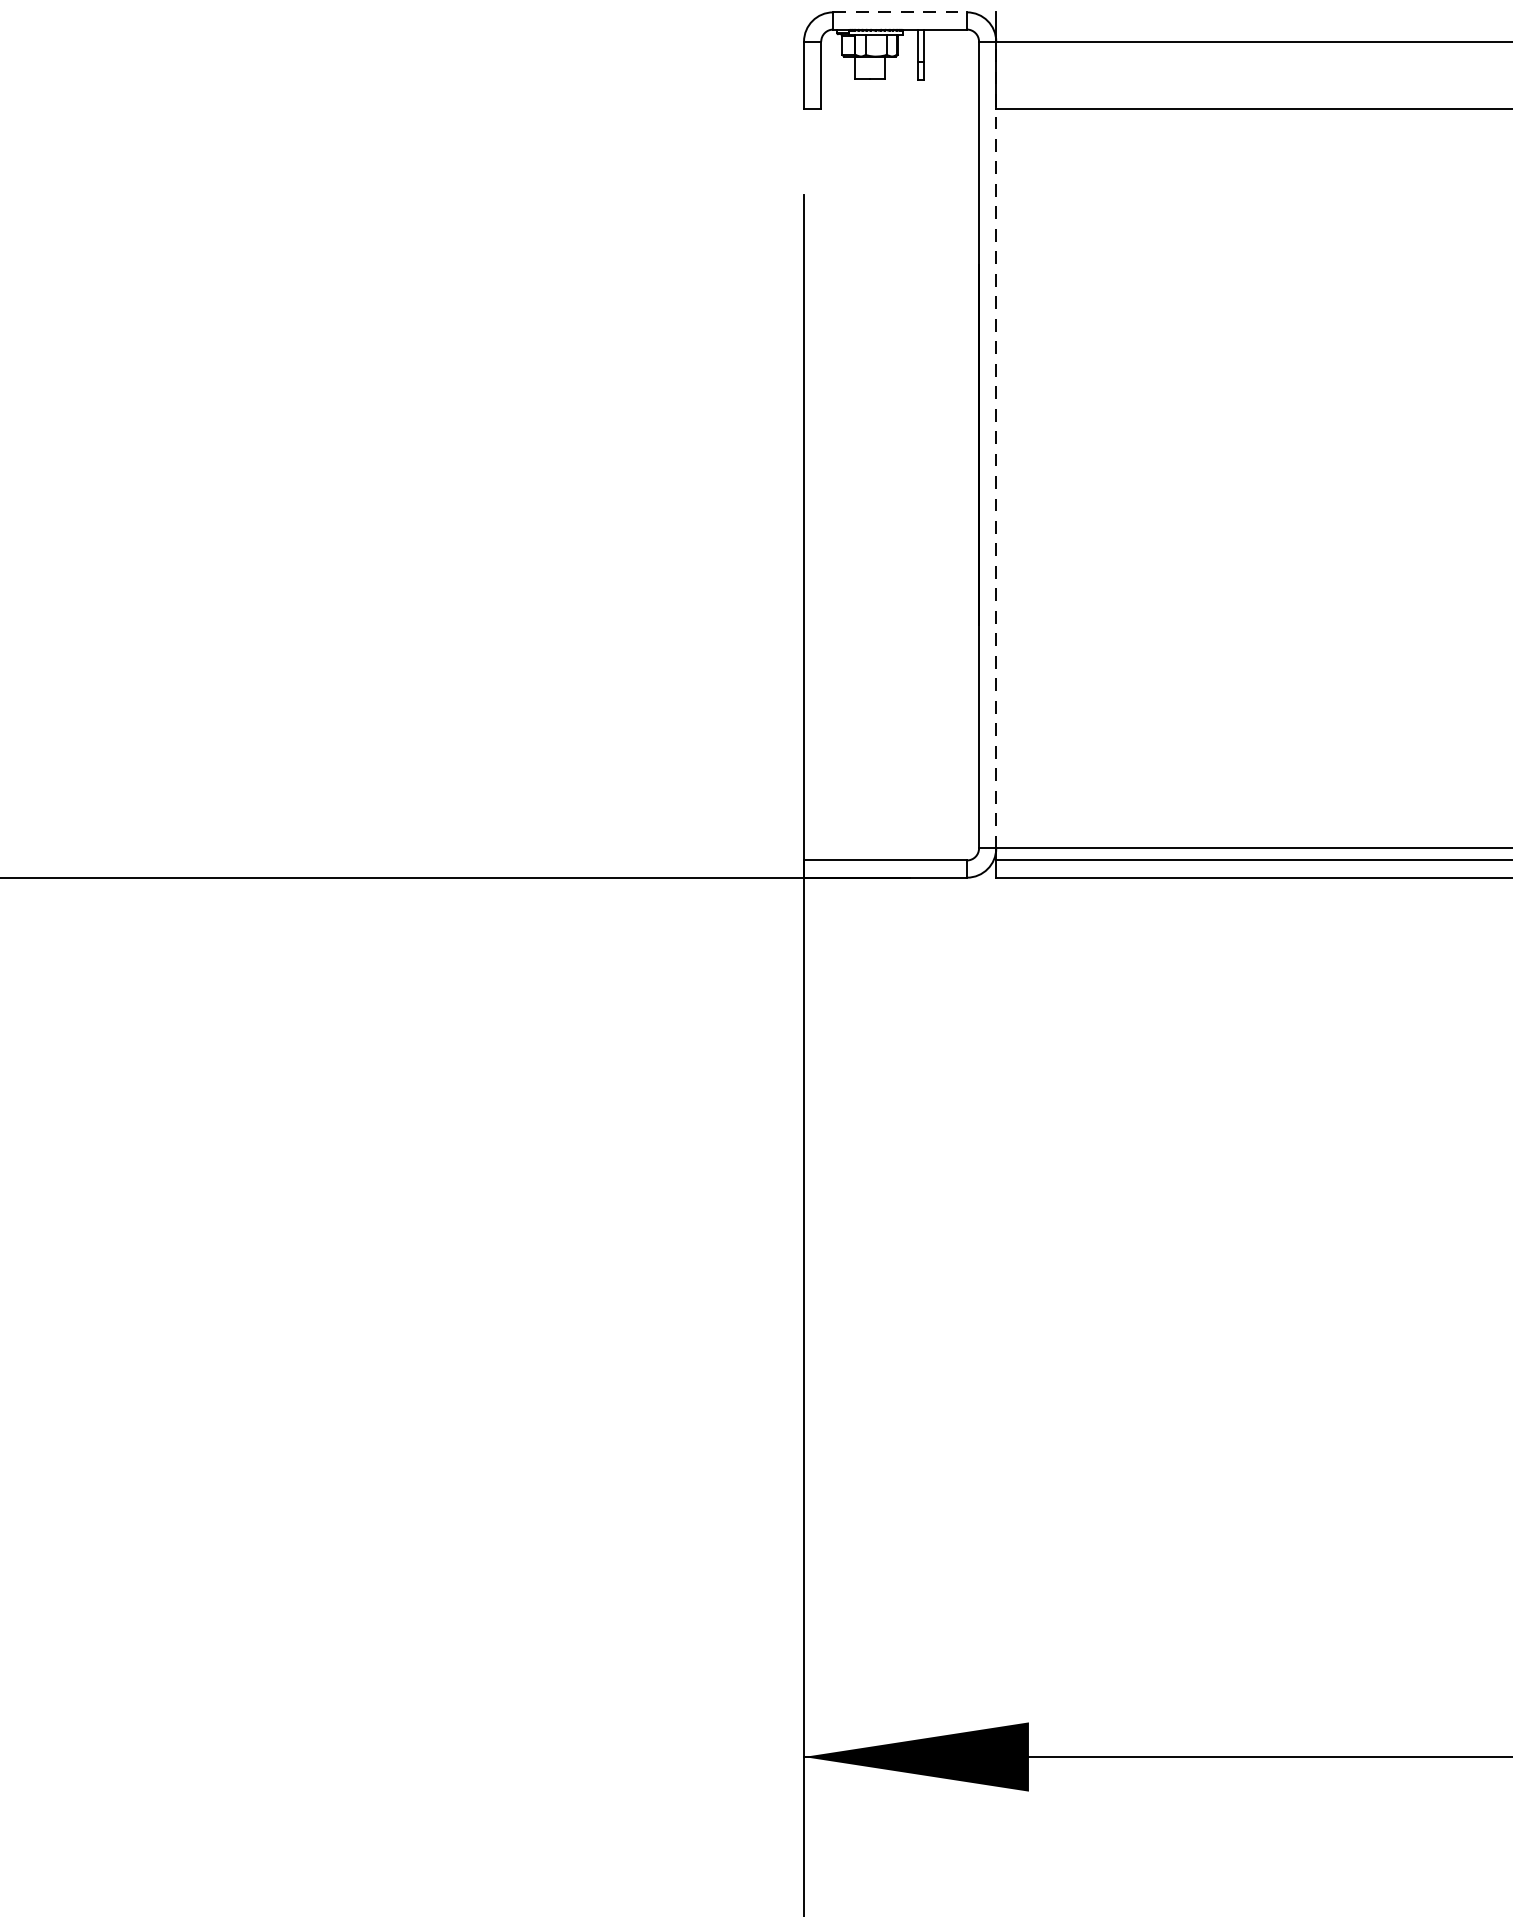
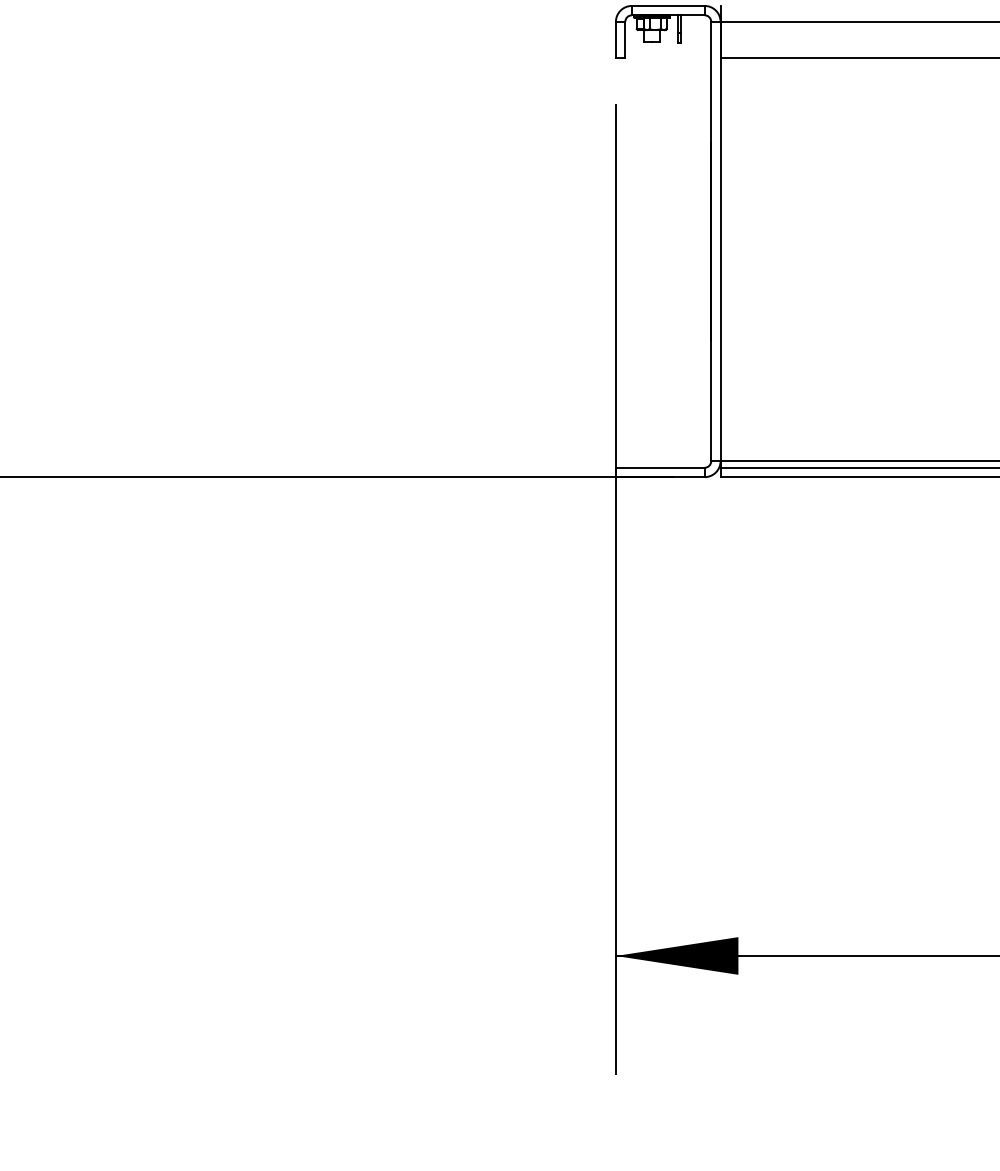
line: (900, 11) -> (668, 5), dashed -> solid
line: (996, 444) -> (720, 241), dashed -> solid

